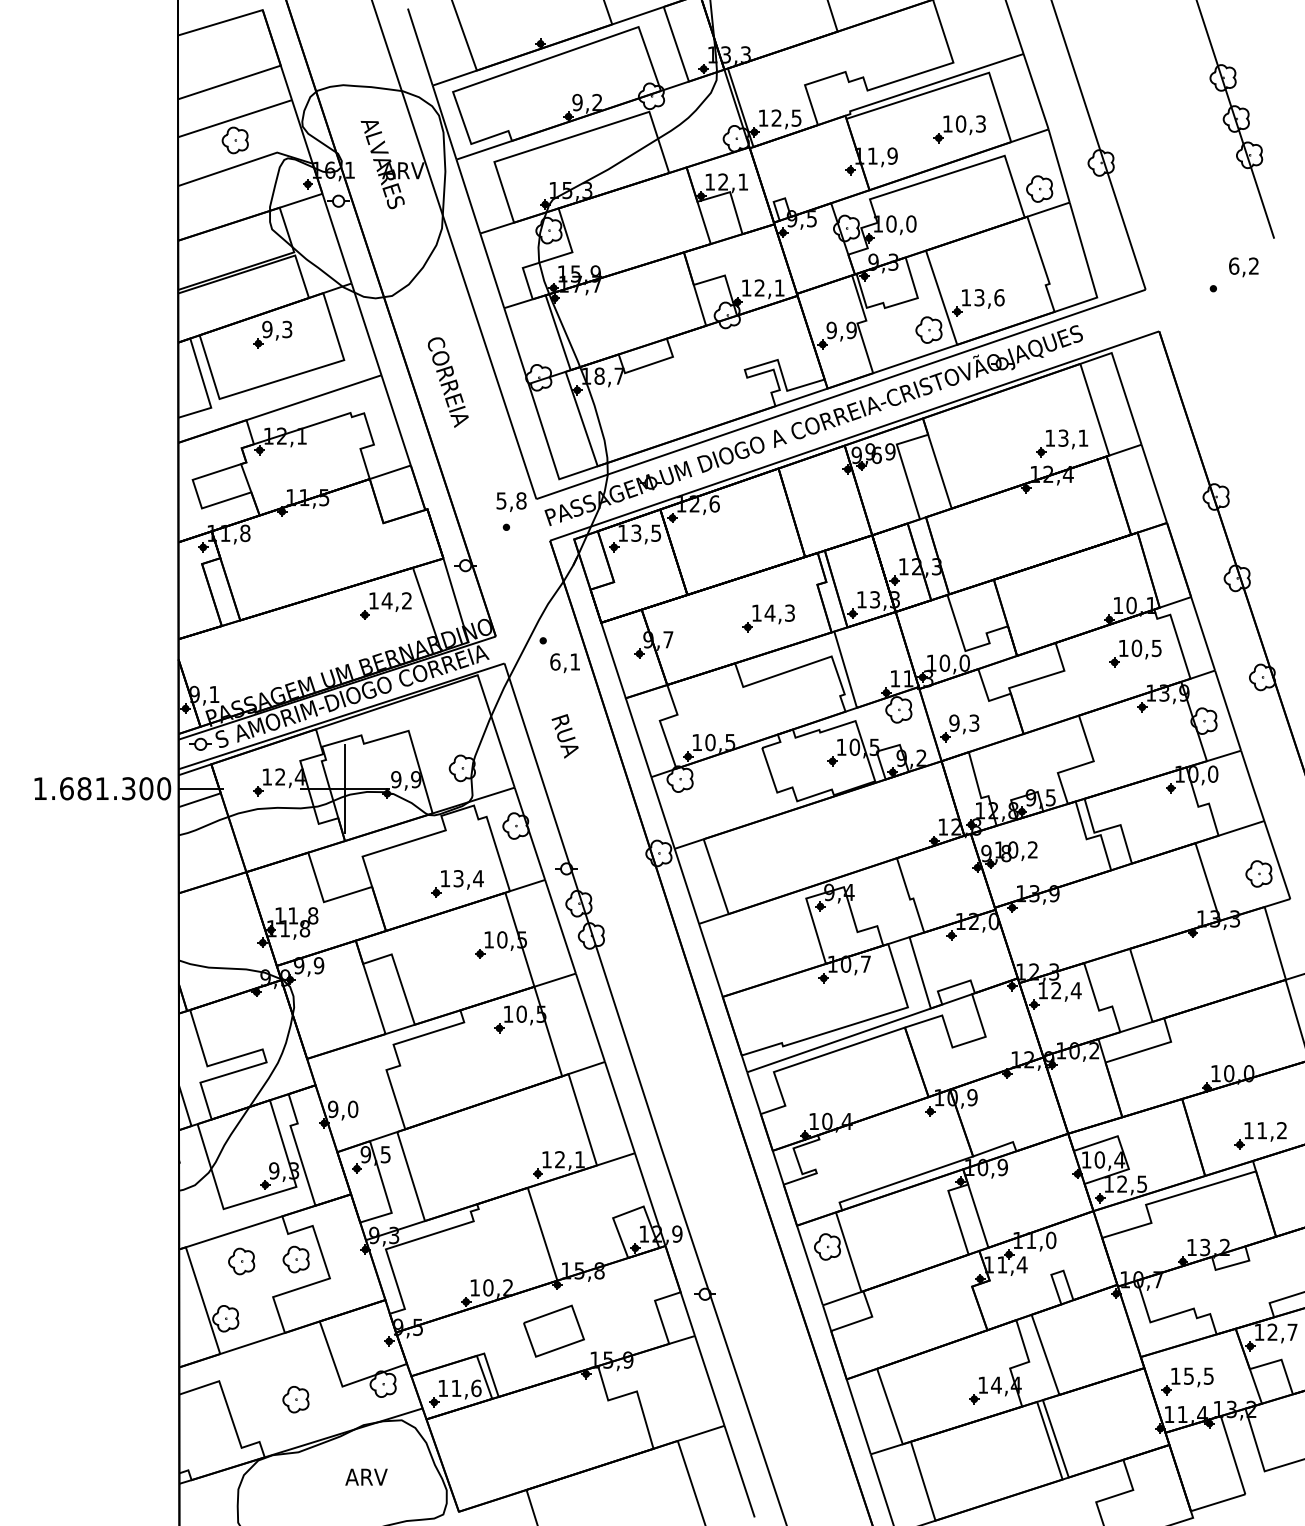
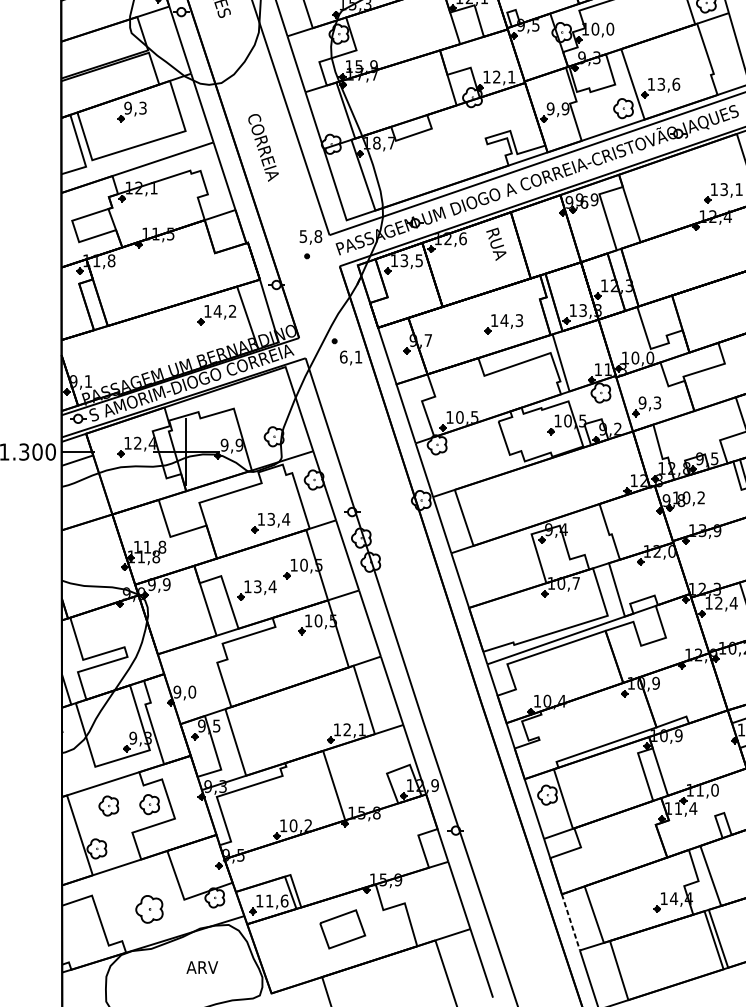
text: (564, 736) -> (495, 244), moved
part: (439, 973) -> (256, 590), added
part: (553, 1330) -> (342, 928), moved
part: (295, 1399) -> (149, 909), size x1.4
line: (858, 1417) -> (570, 922), solid -> dashed

